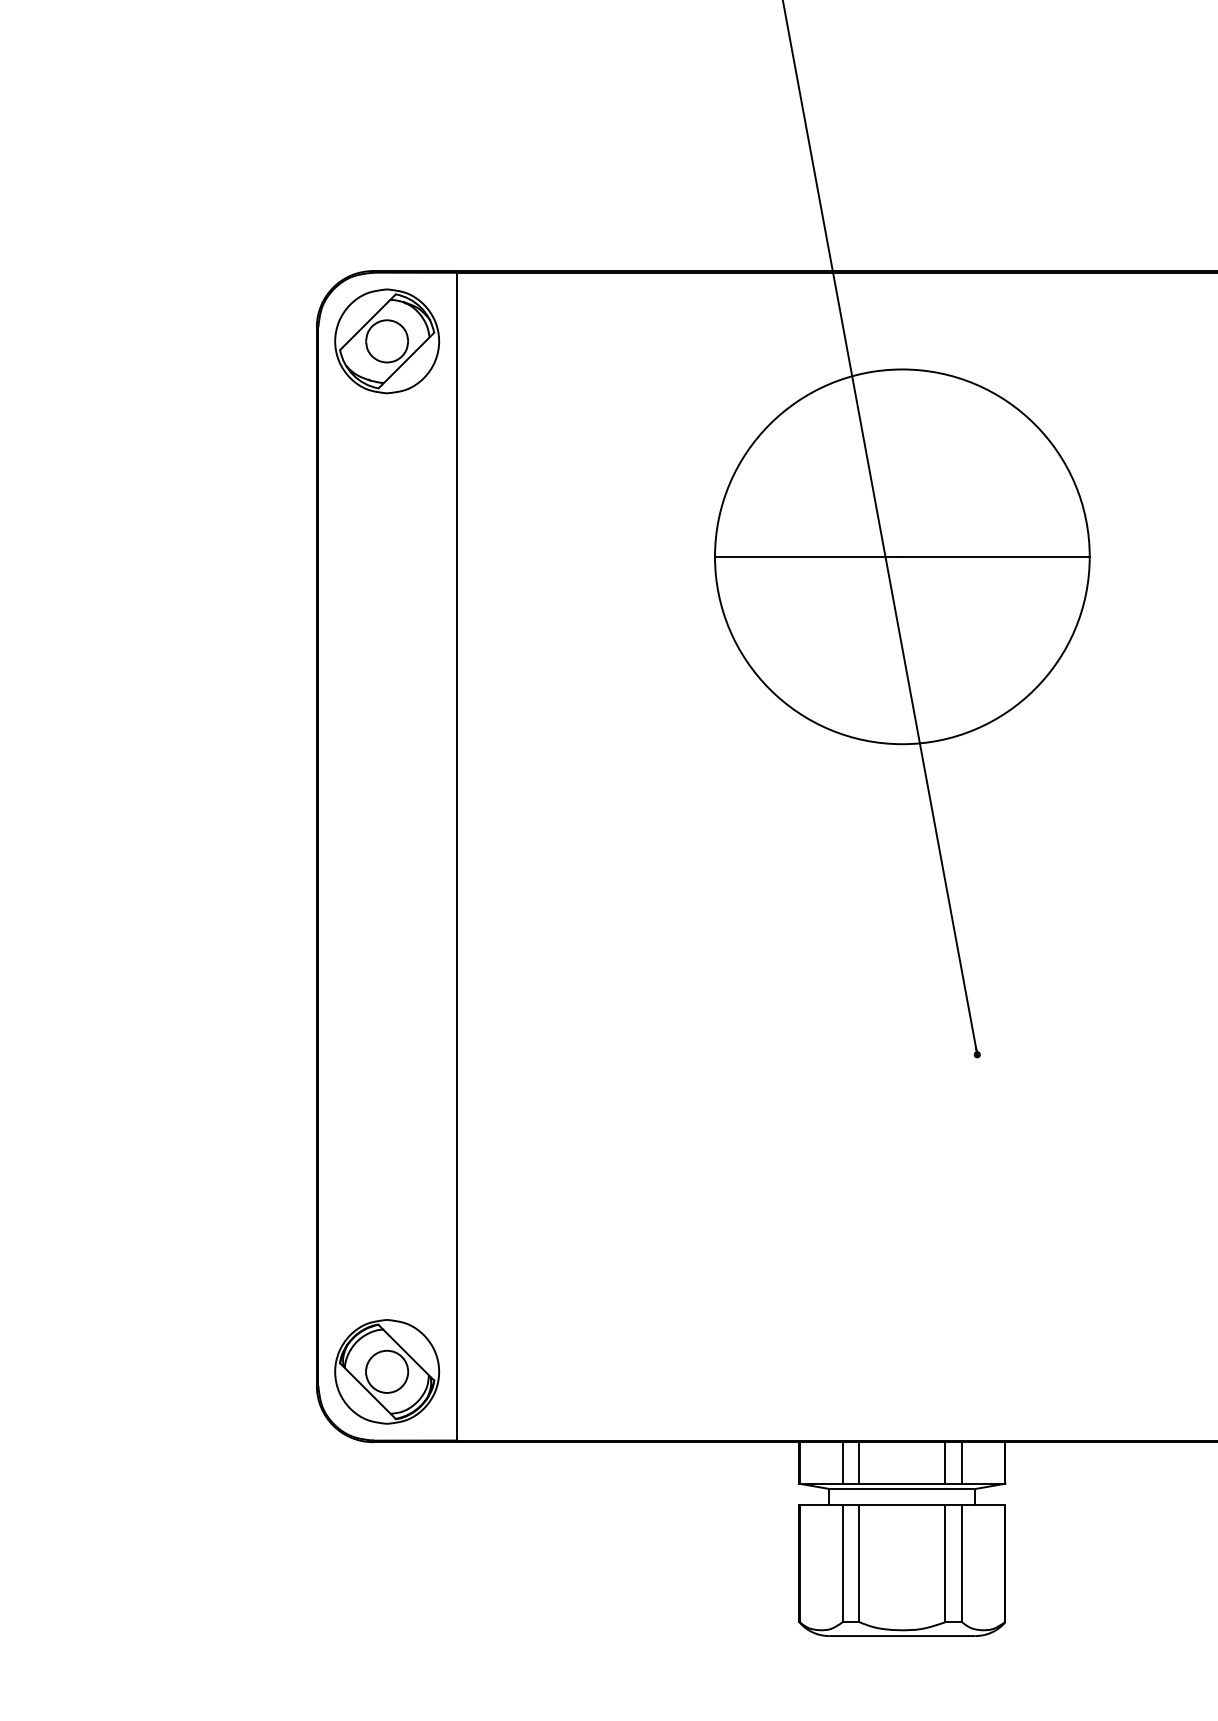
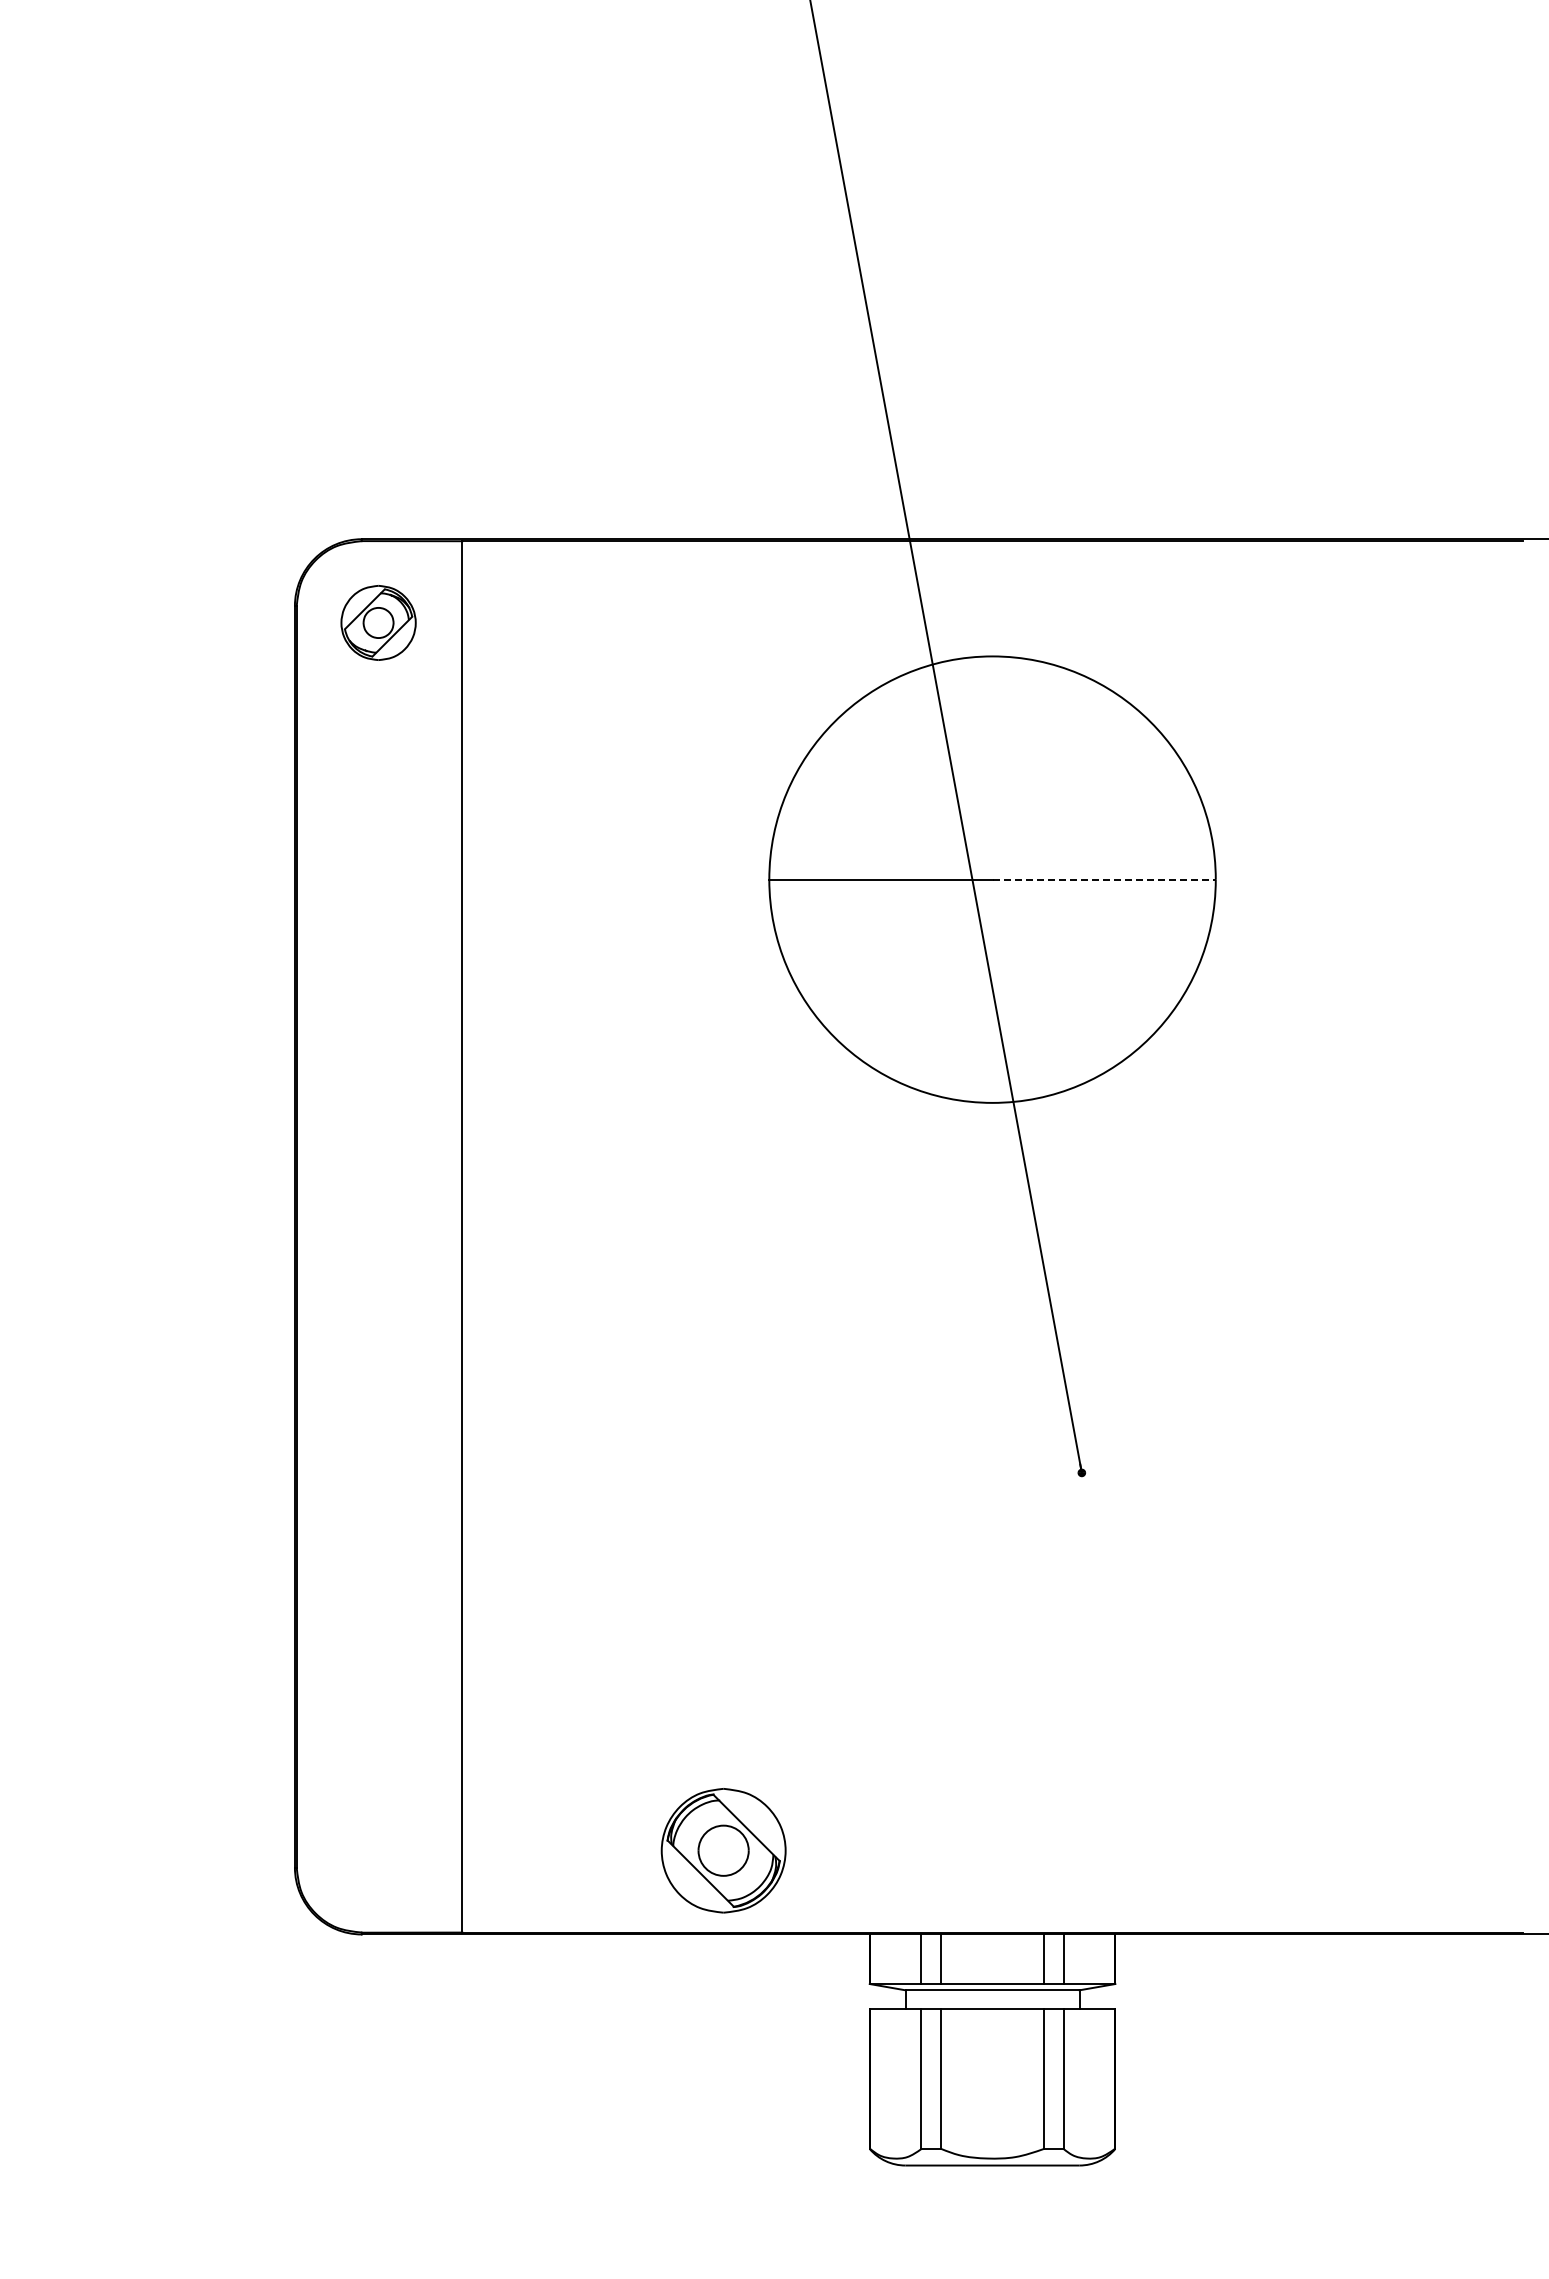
part: (387, 340) -> (378, 622), size x0.6
line: (996, 556) -> (1104, 879), solid -> dashed
part: (387, 1371) -> (723, 1850), moved

